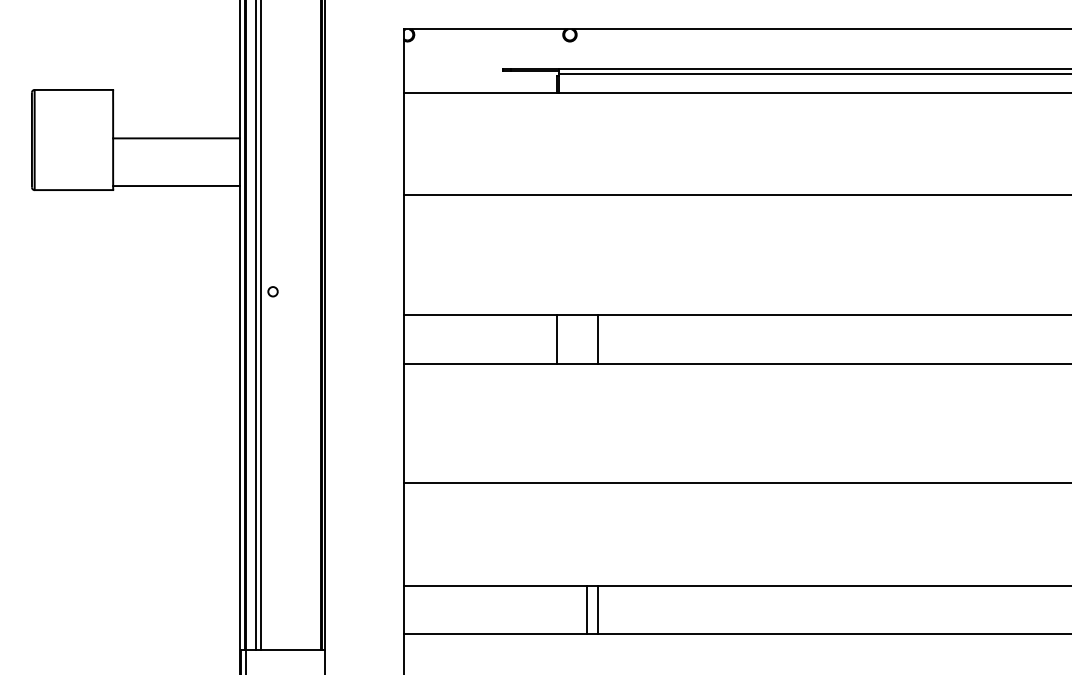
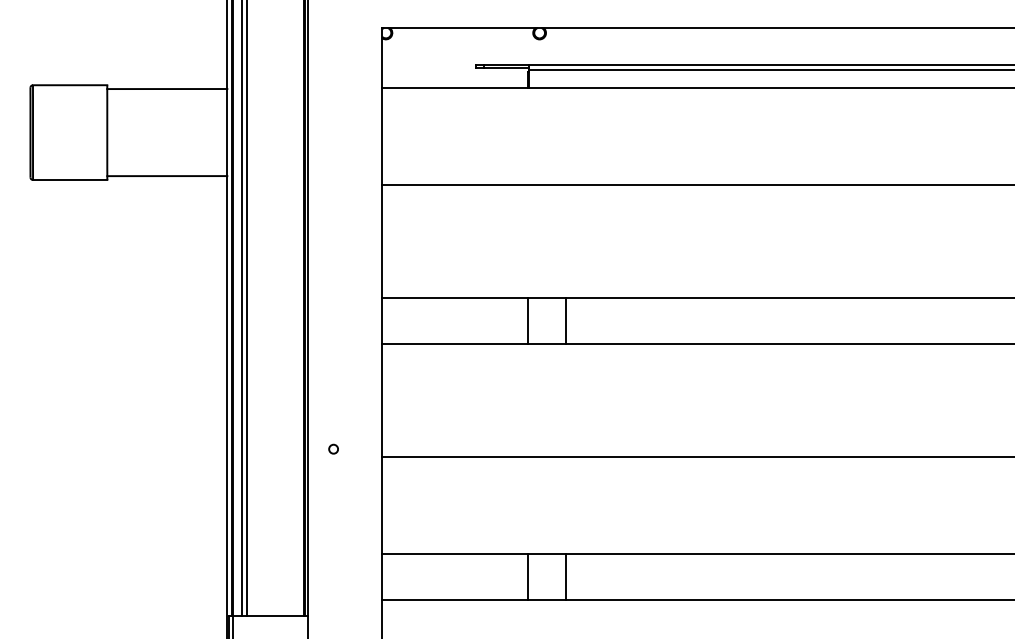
line: (176, 138) -> (167, 89), moved
circle: (272, 291) -> (333, 448), moved
line: (586, 610) -> (527, 577), moved

